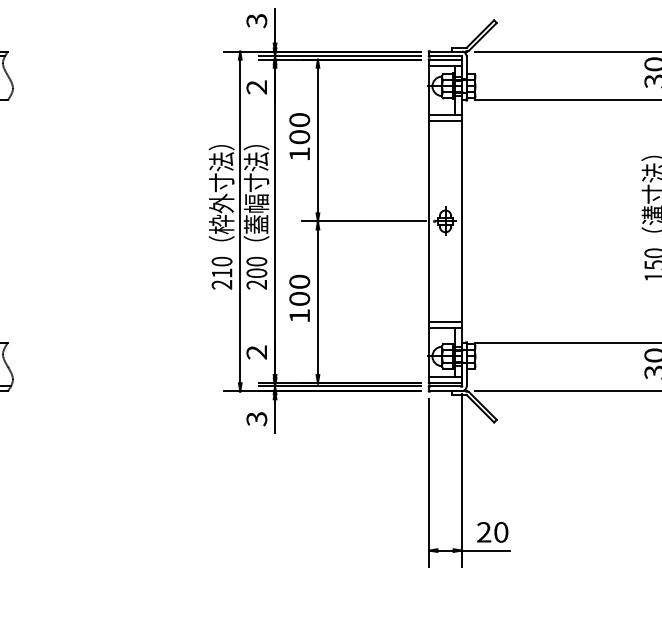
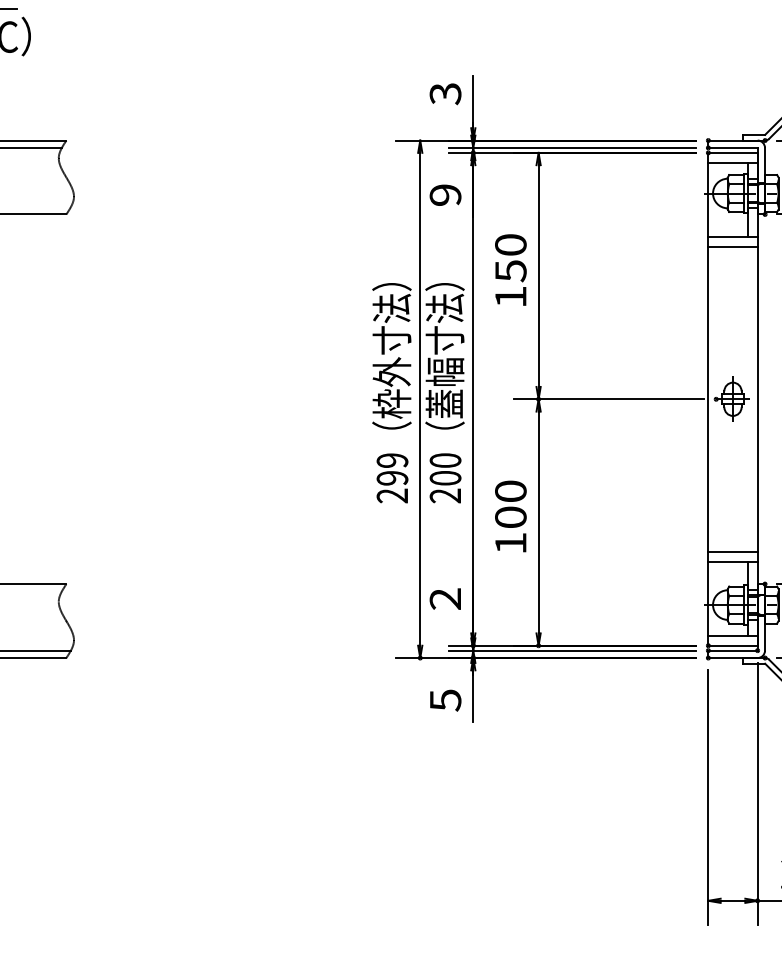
text: (256, 87) -> (444, 195), 2 -> 9
text: (299, 137) -> (510, 271), 100 -> 150
text: (221, 267) -> (391, 469), 210 -> 299
text: (256, 418) -> (444, 699), 3 -> 5

